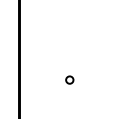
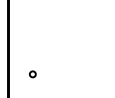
circle: (69, 80) -> (32, 74), moved

